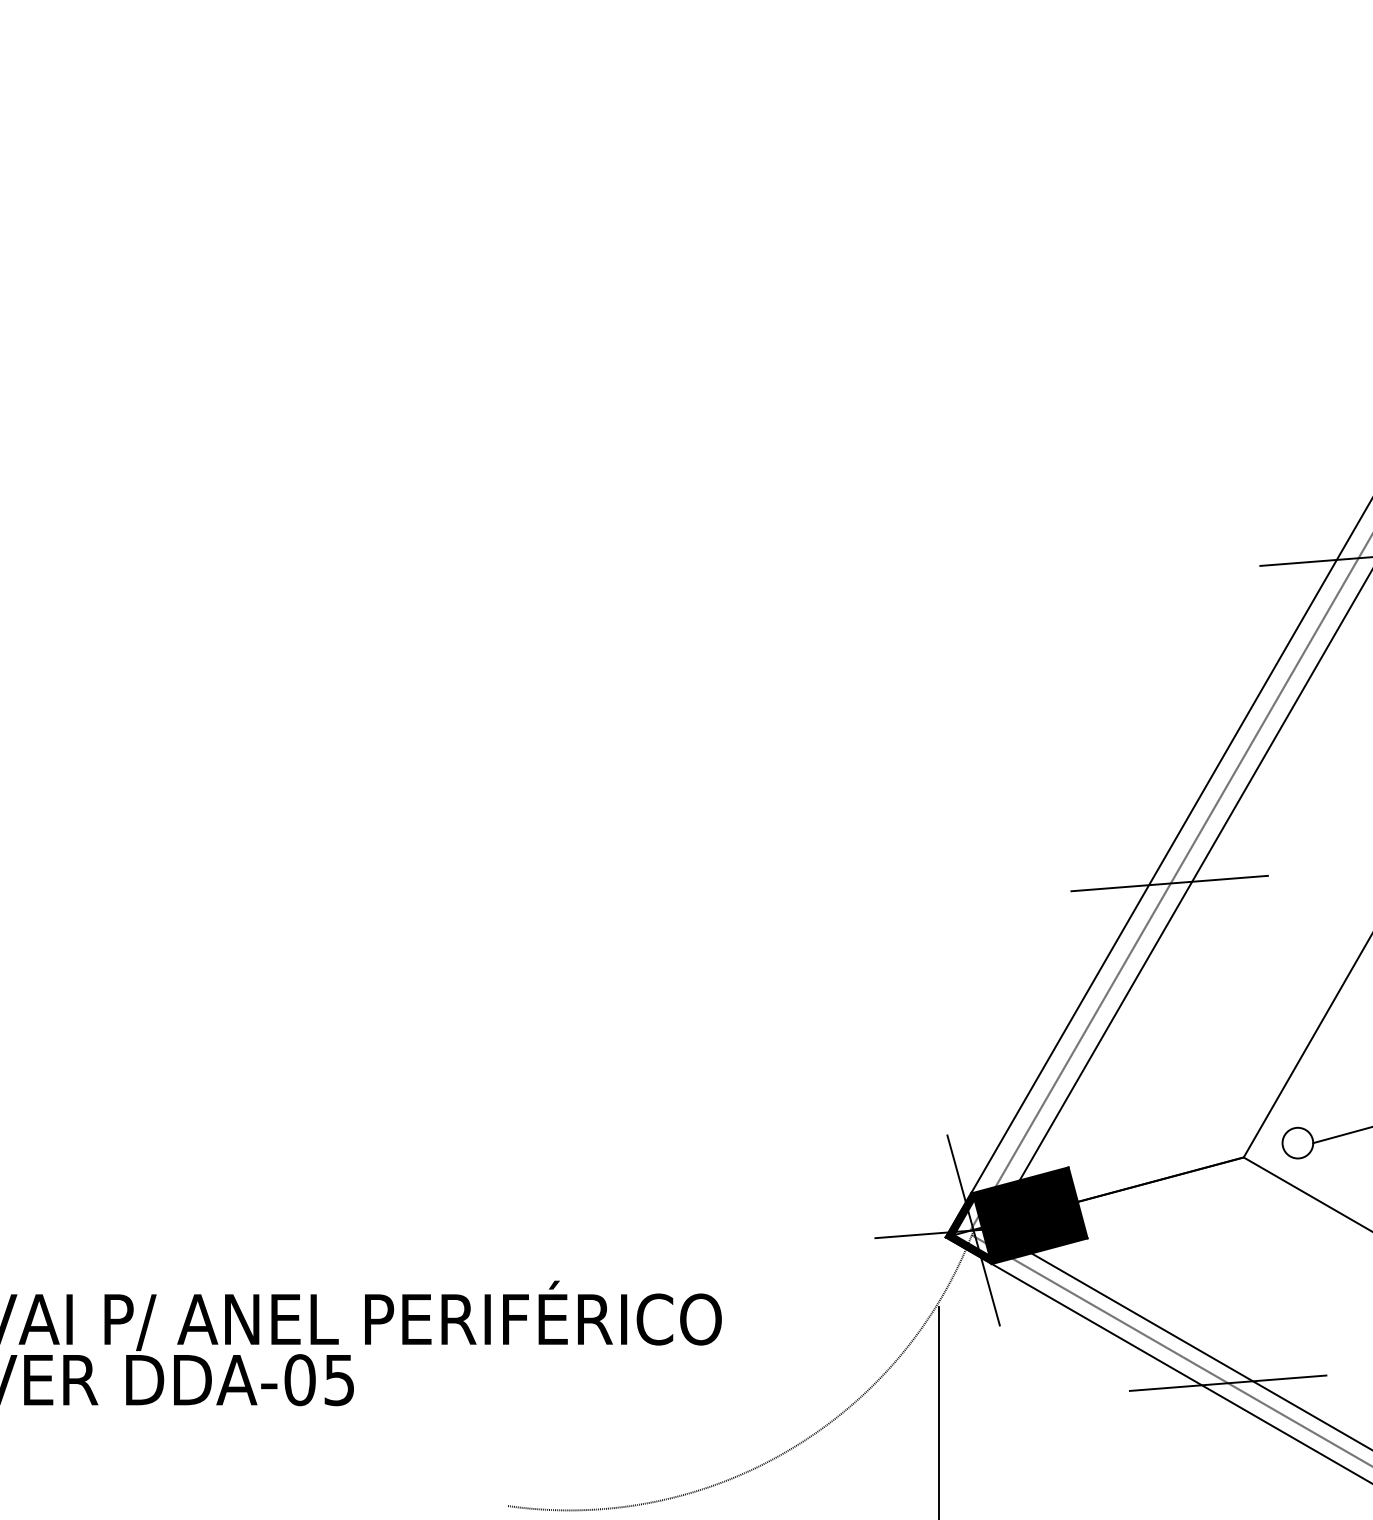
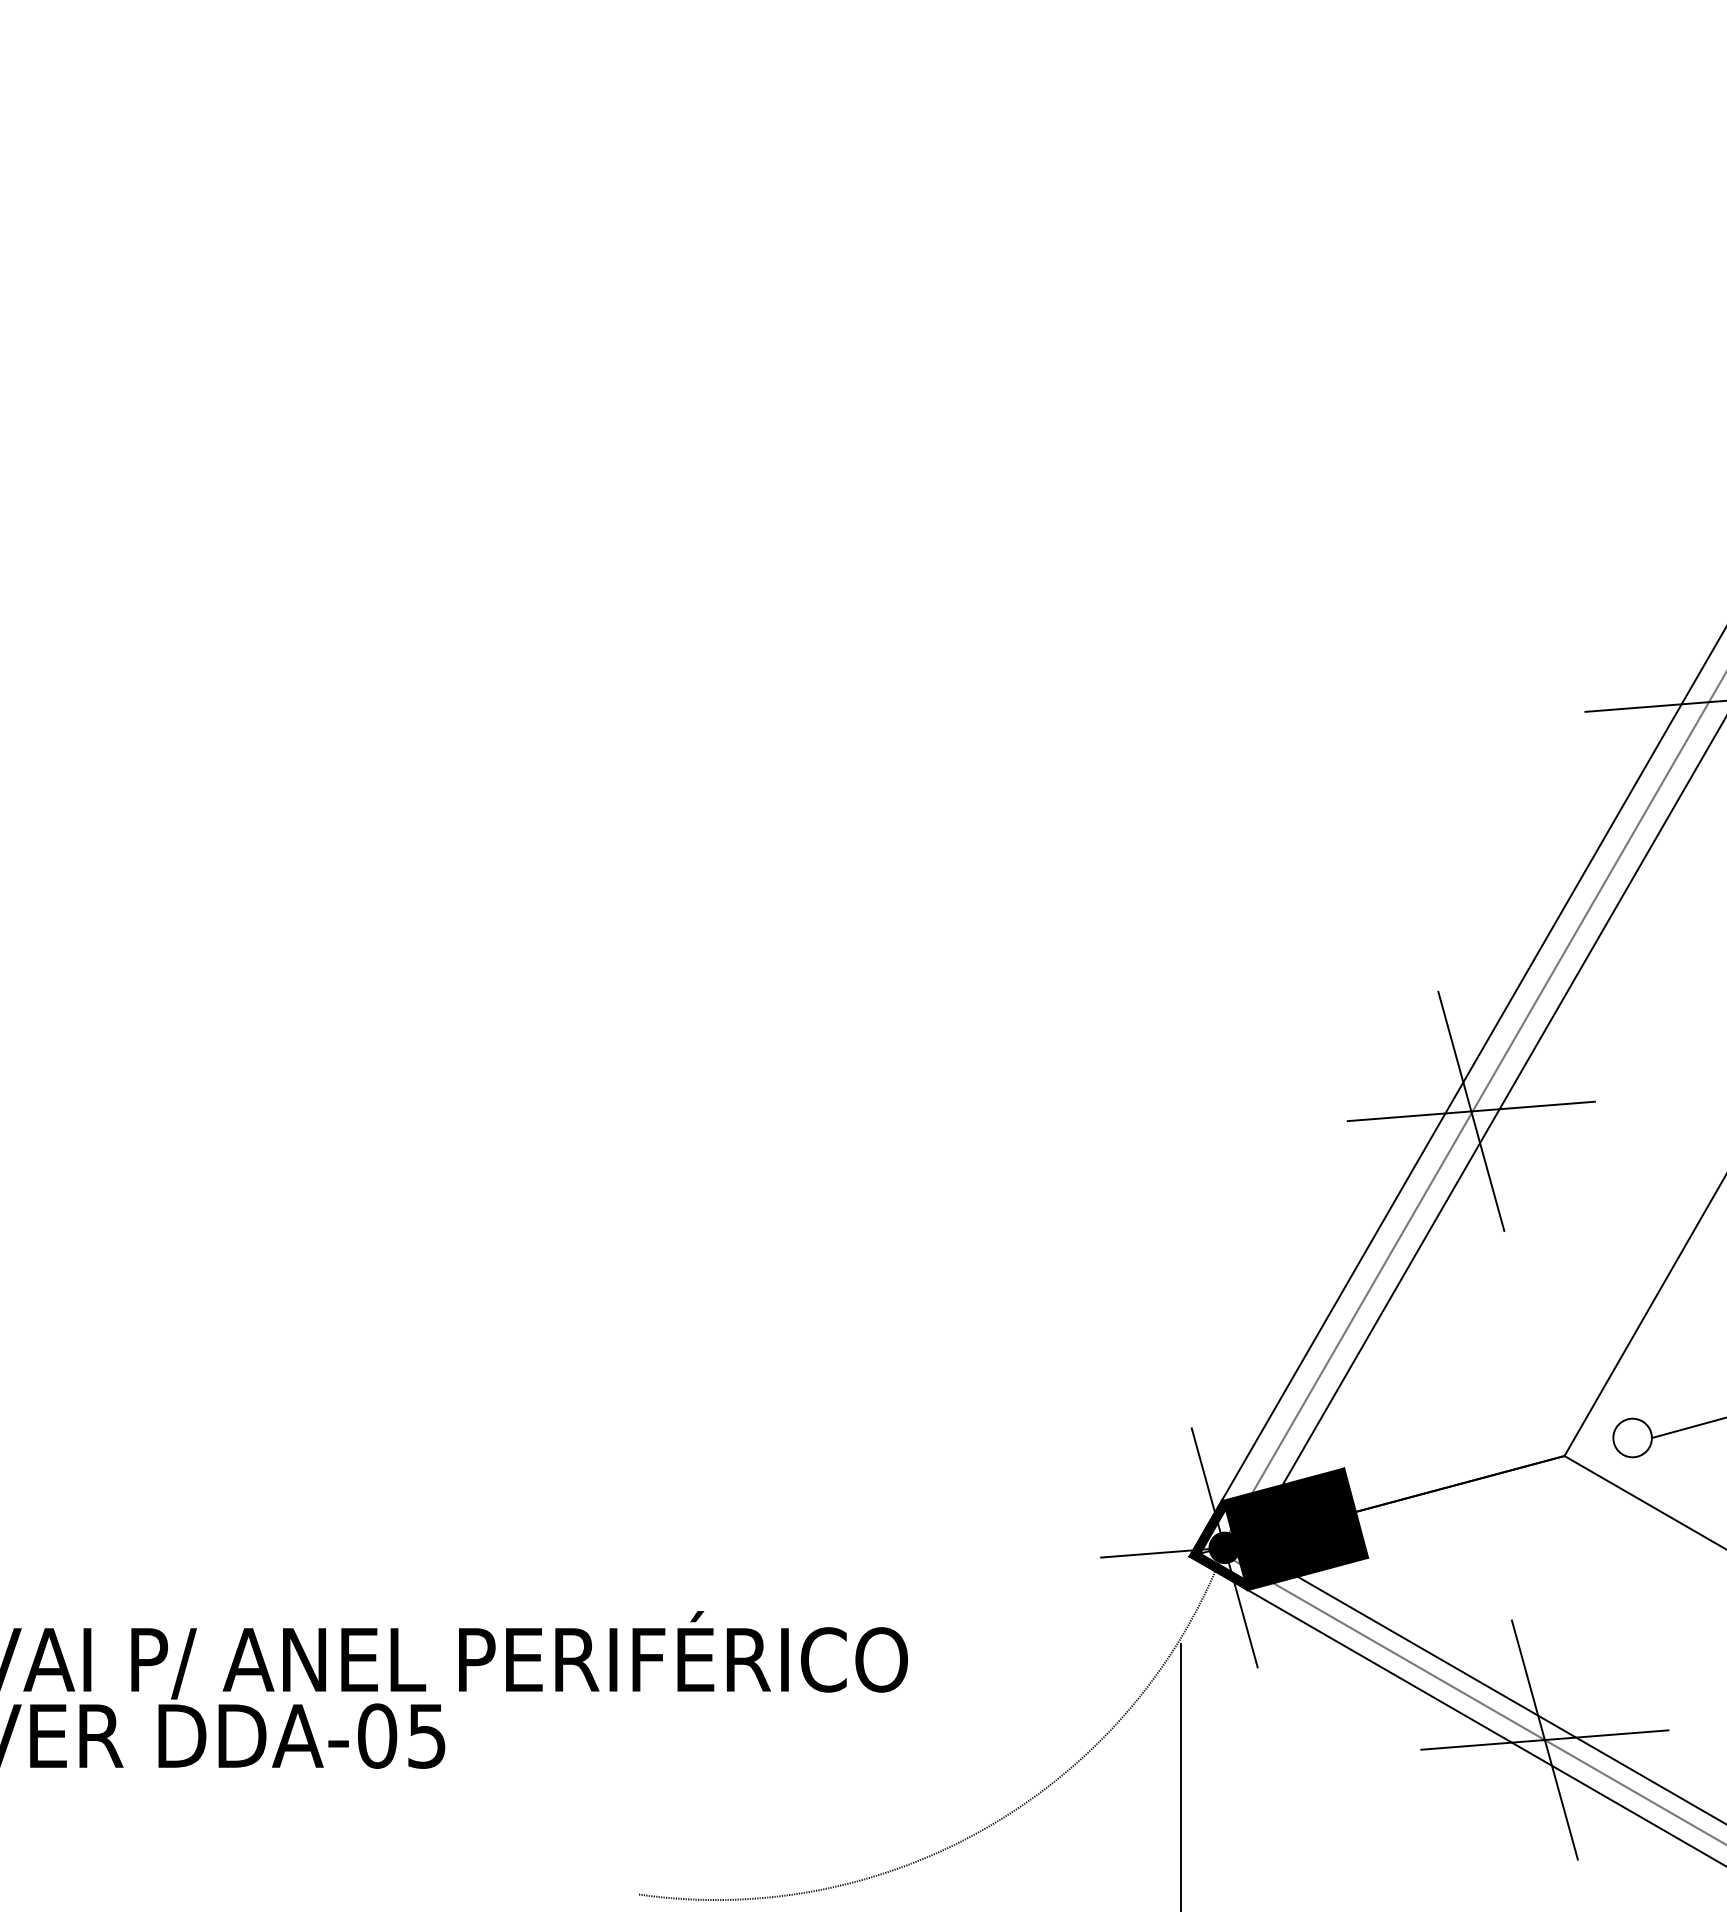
line: (1169, 882) -> (1471, 1110), added
fill: (973, 1230) -> (1224, 1547), added
line: (1227, 1382) -> (1544, 1739), added

